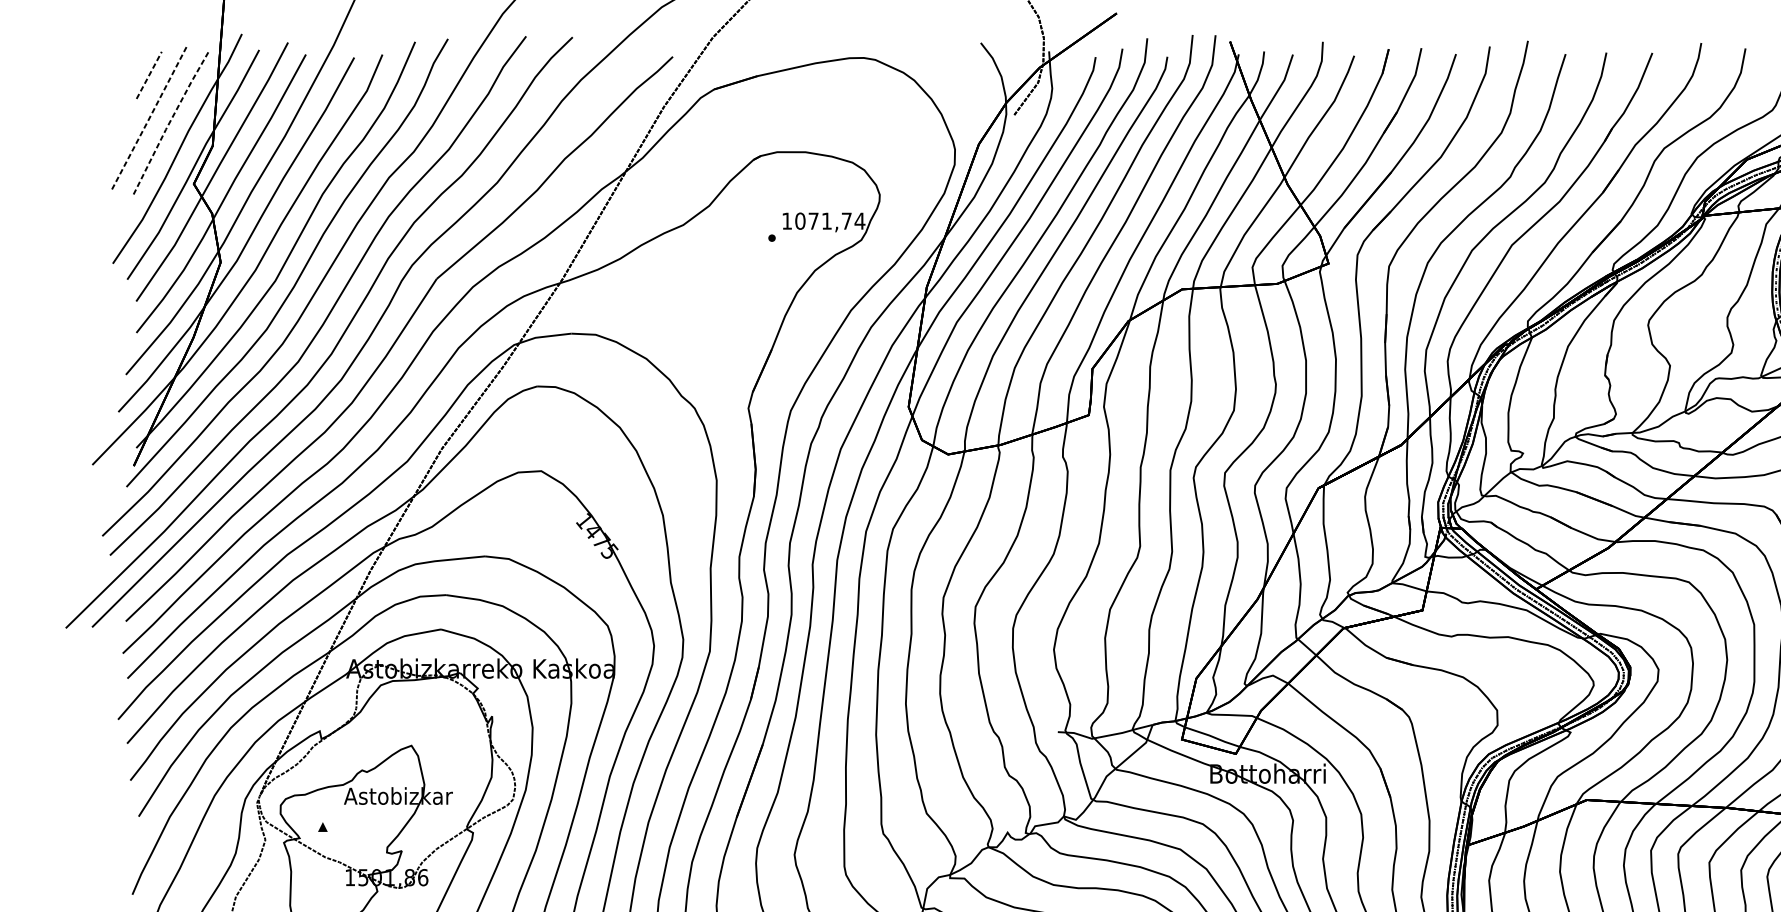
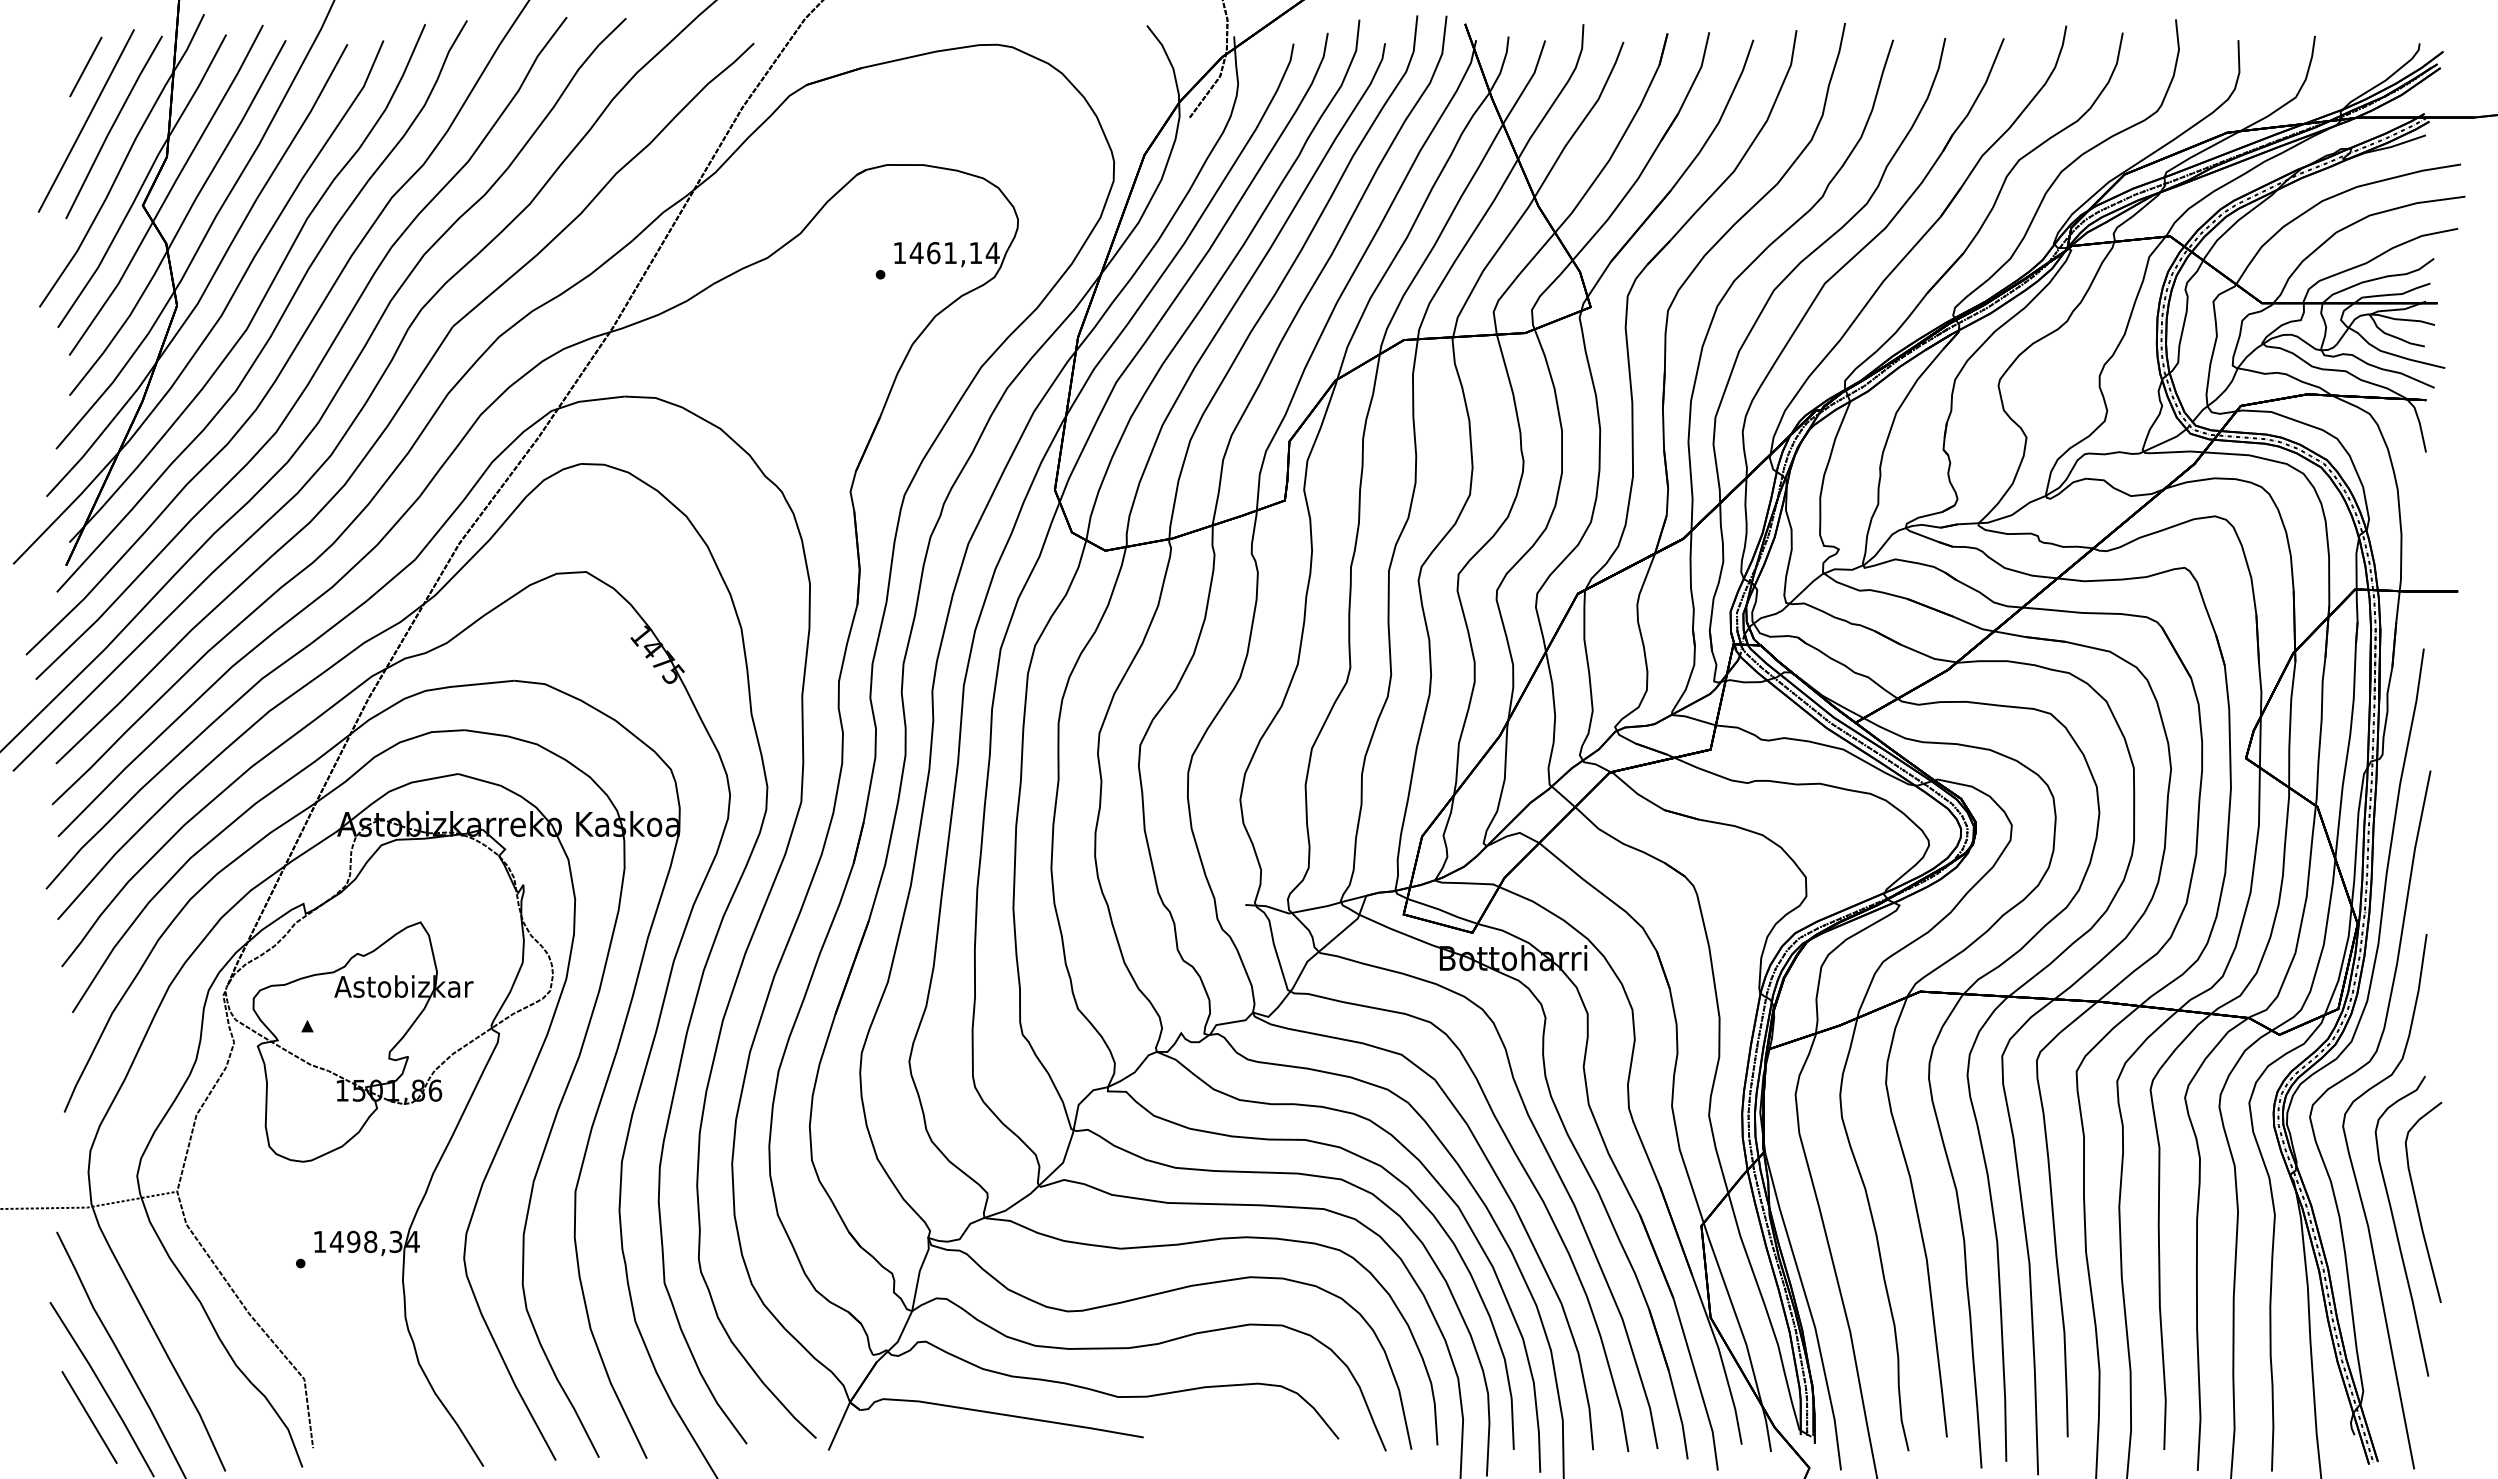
line: (149, 74) -> (86, 66), dashed -> solid
line: (149, 118) -> (86, 121), dashed -> solid
line: (170, 121) -> (112, 125), dashed -> solid
text: (822, 221) -> (945, 253), 1071,74 -> 1461,14

